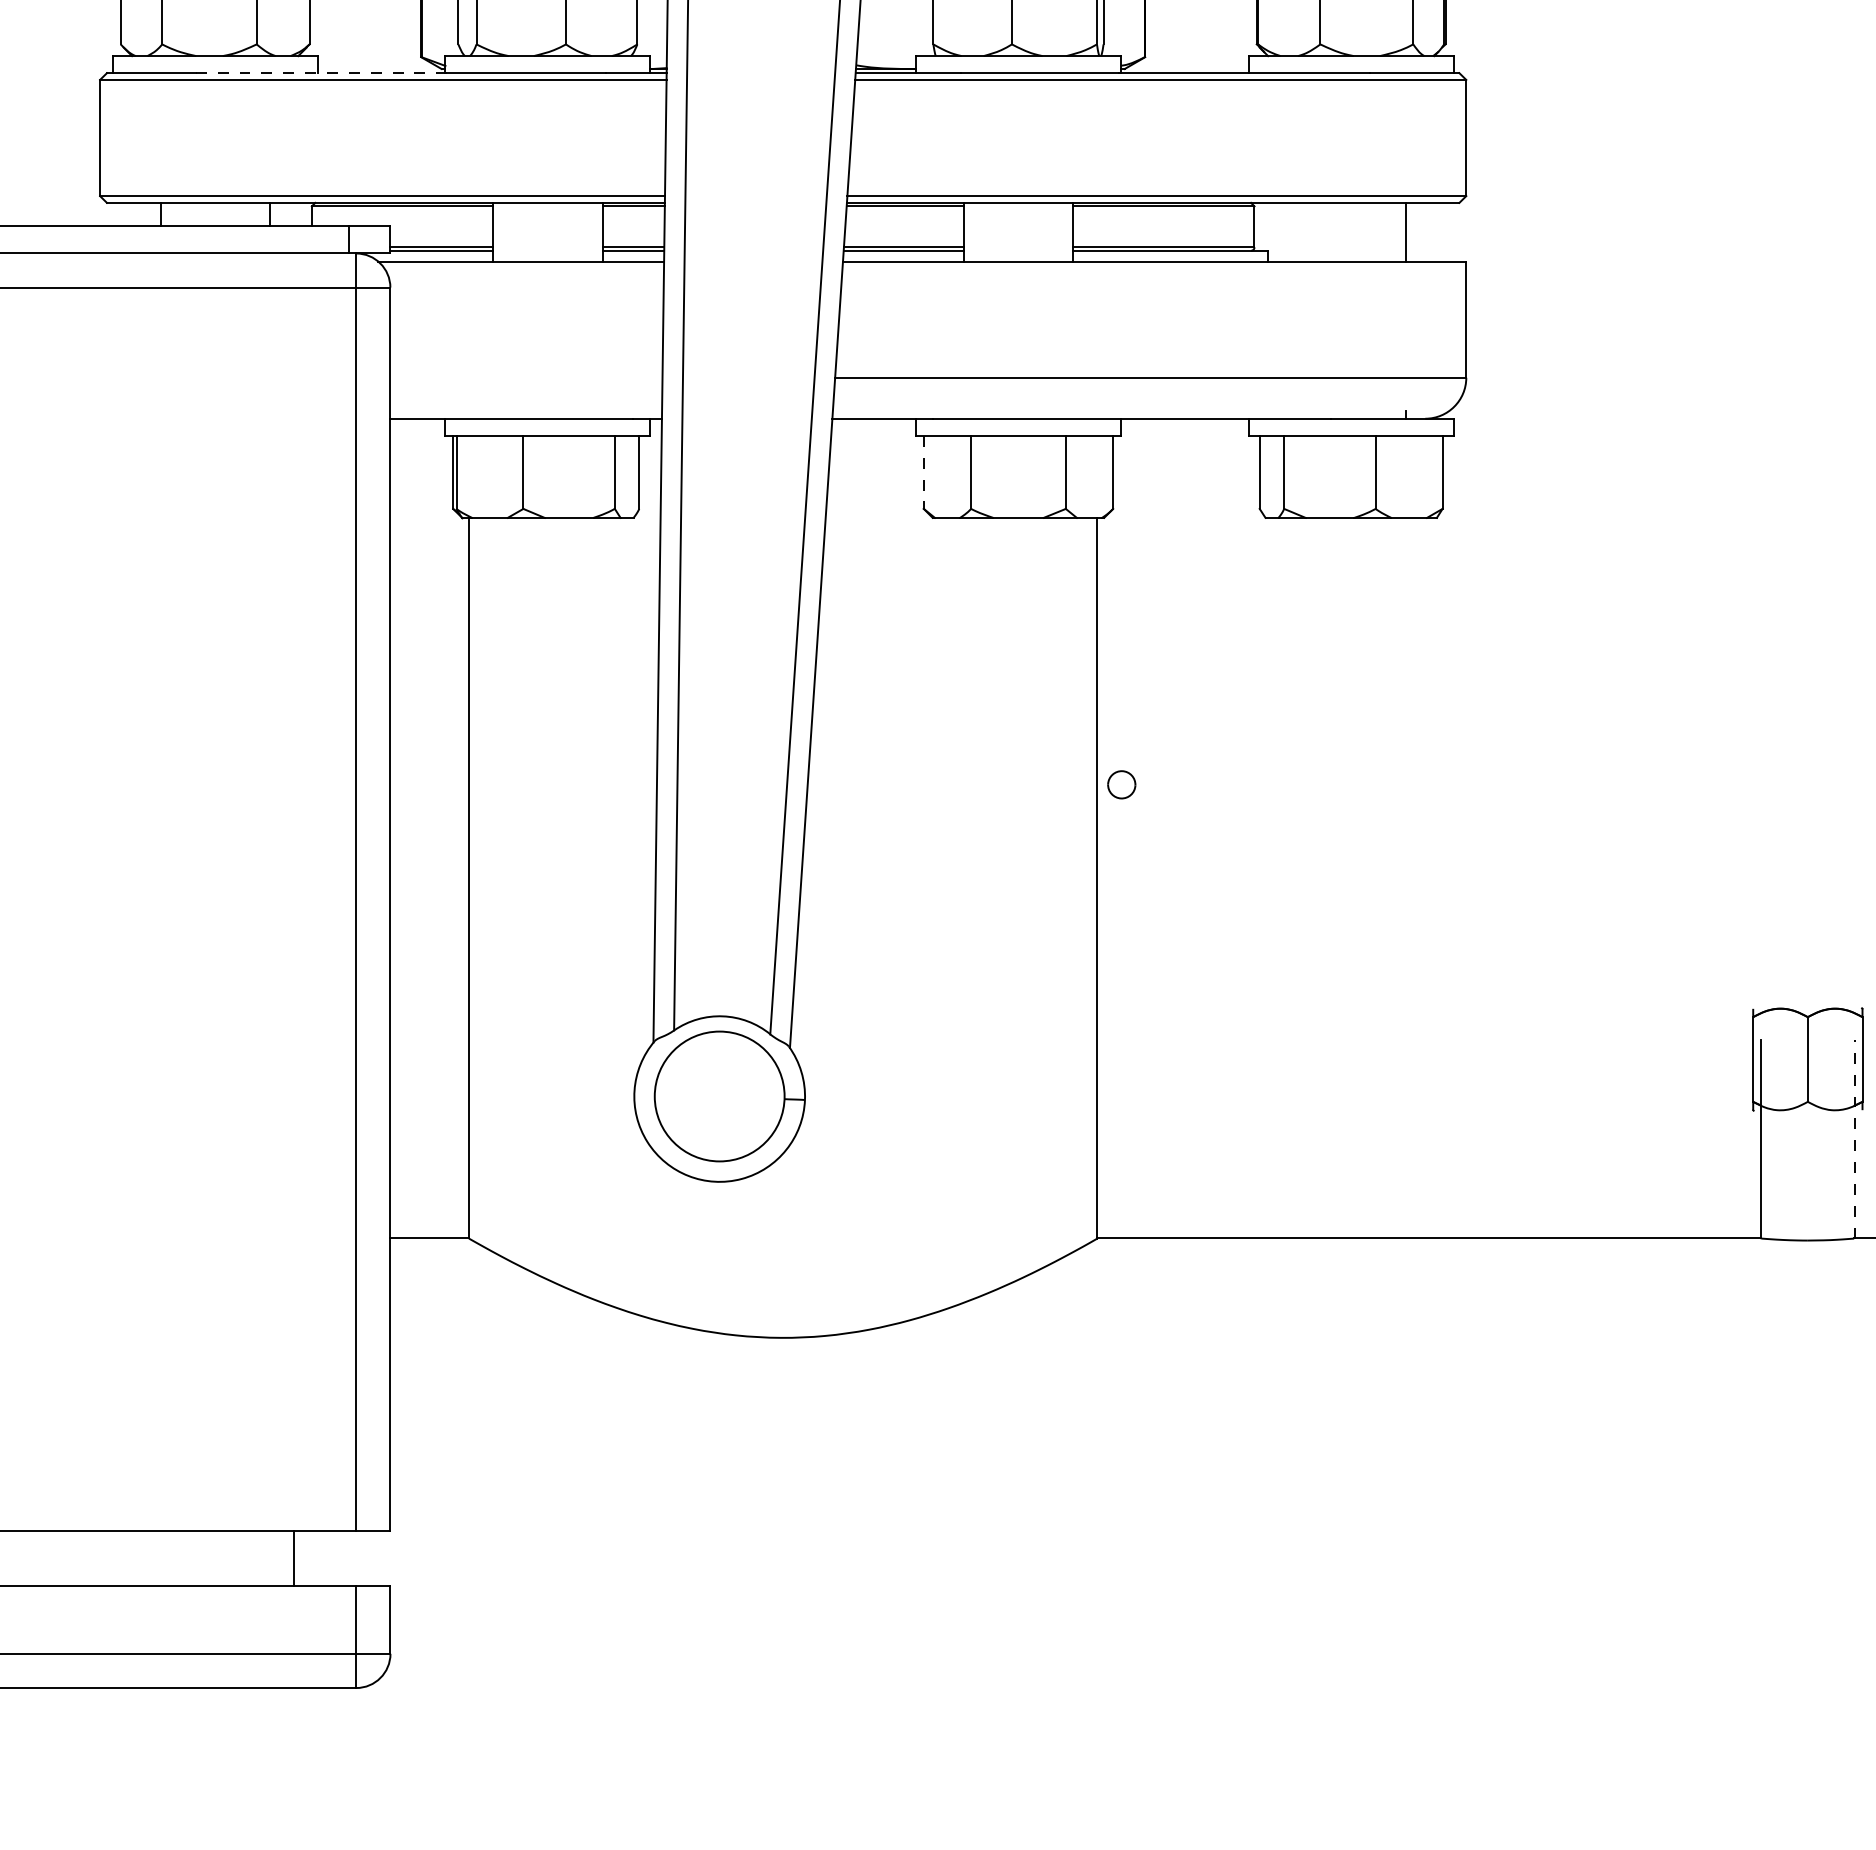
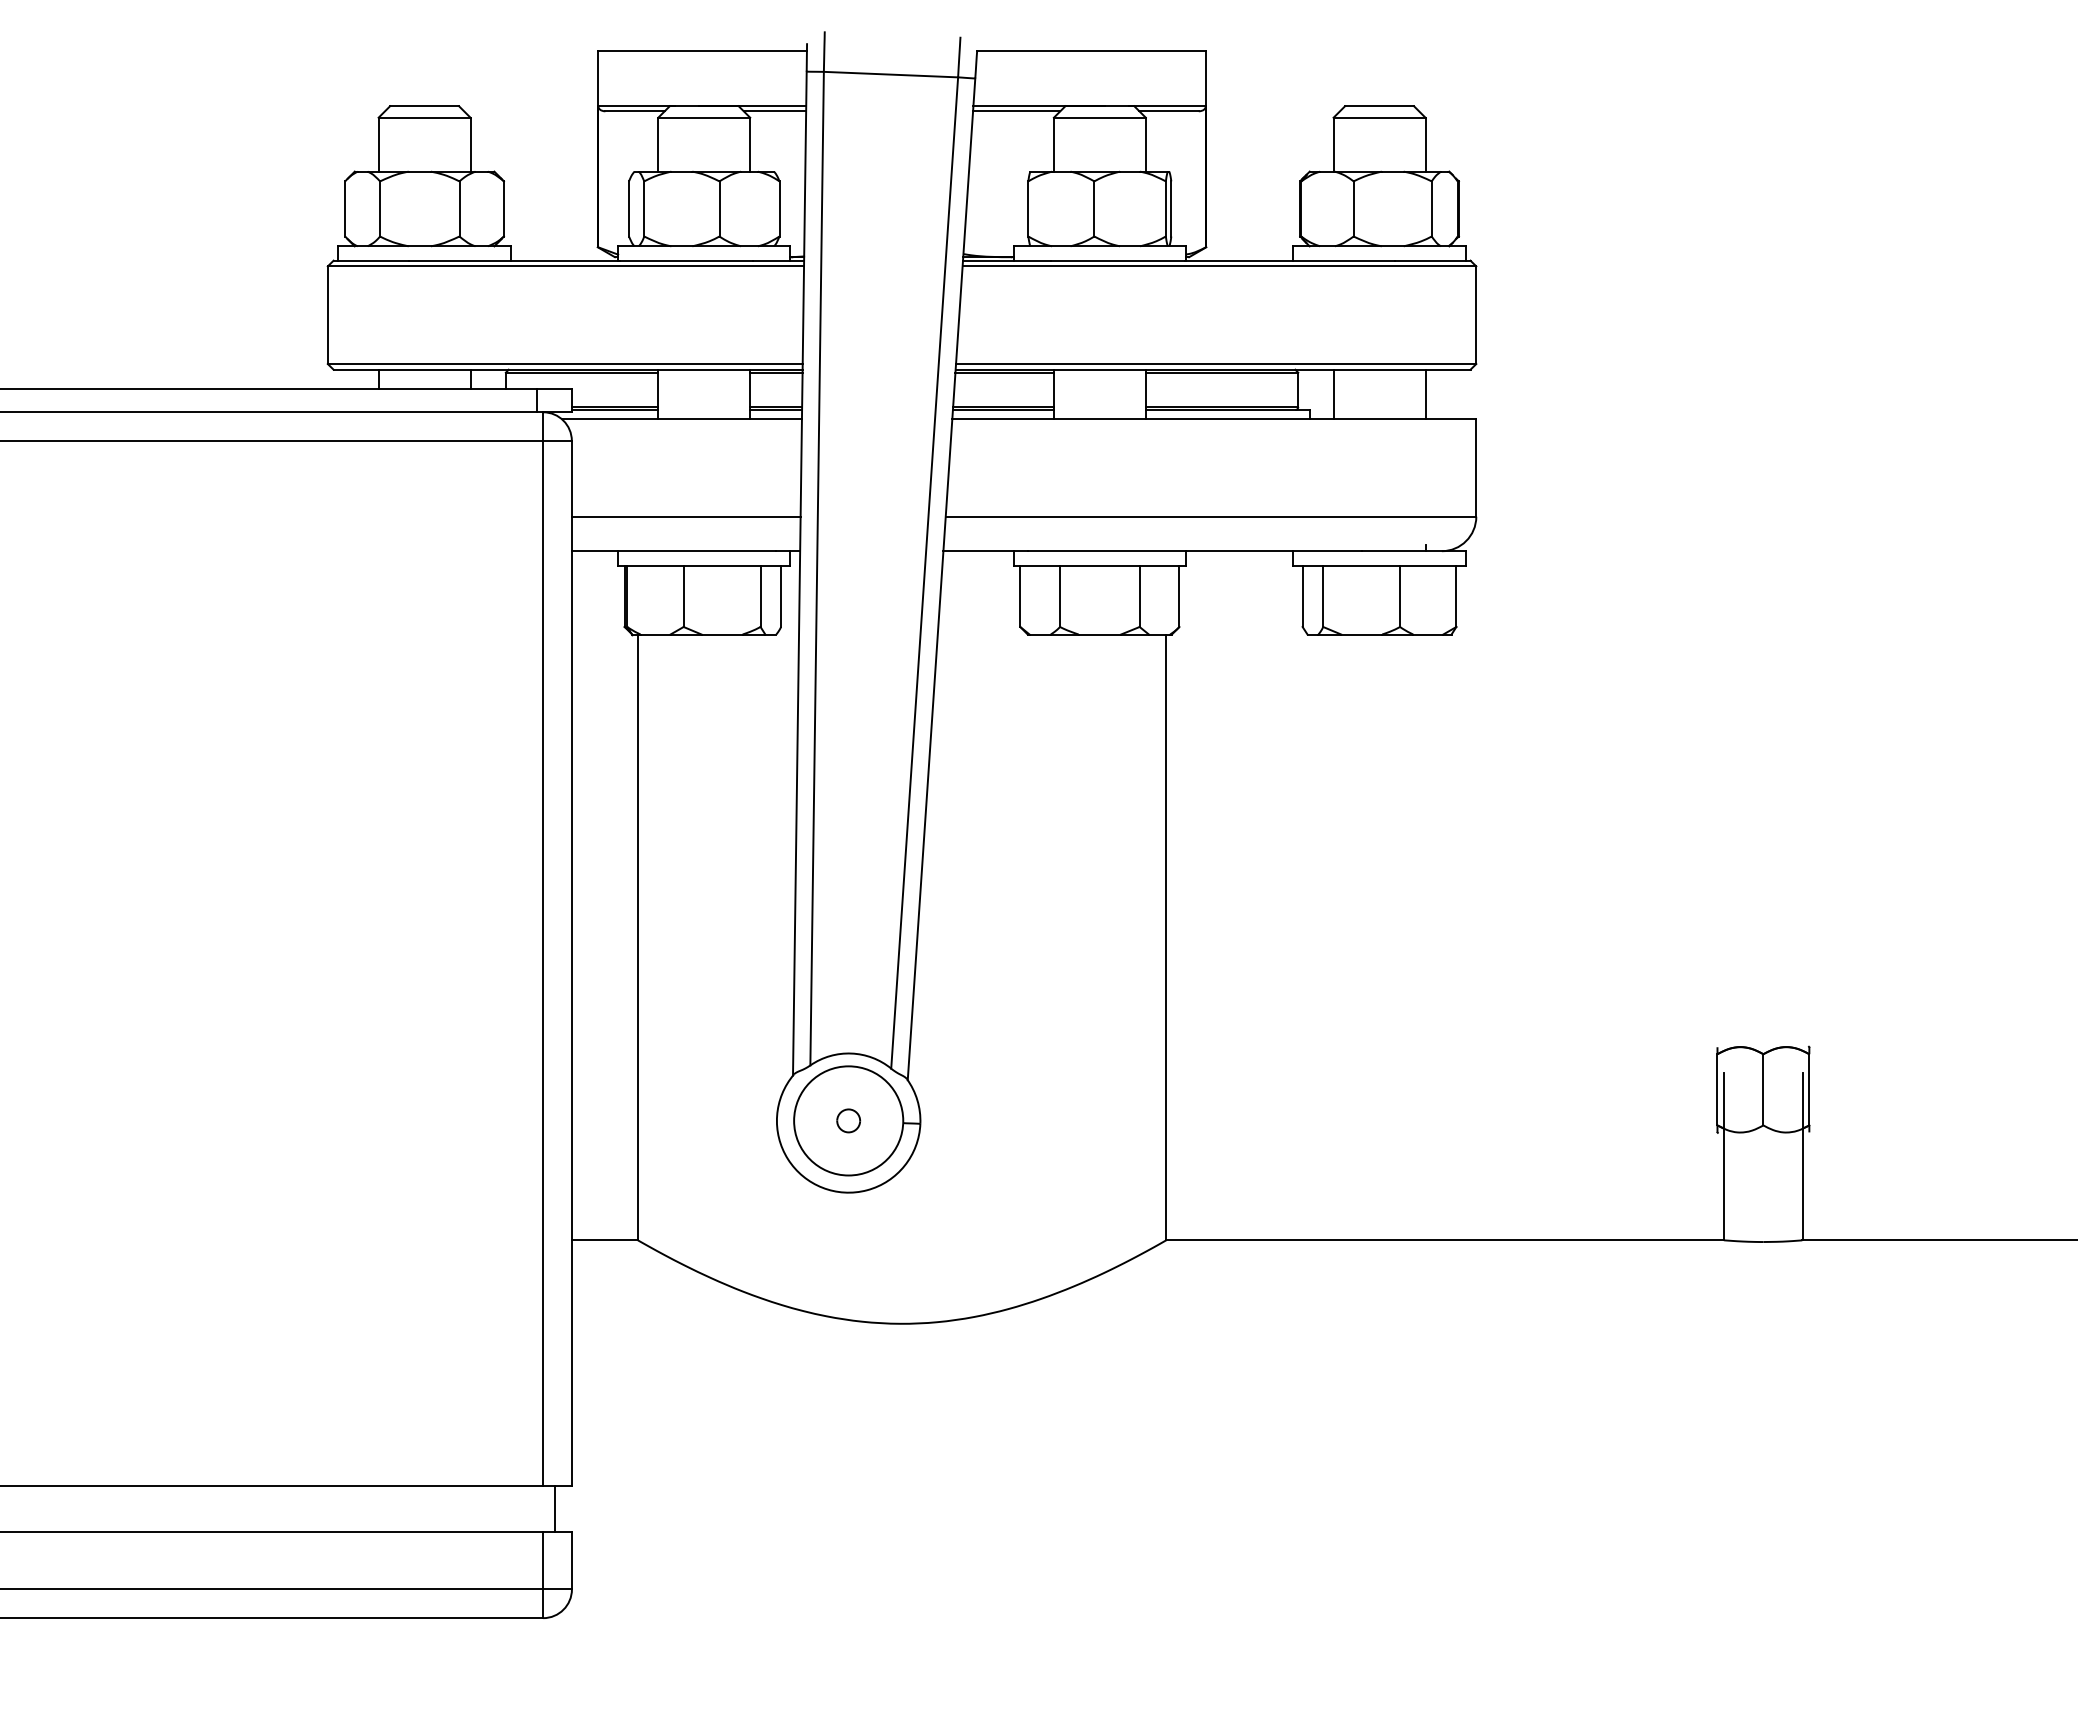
line: (320, 72) -> (513, 260), dashed -> solid
line: (1296, 232) -> (1333, 394), added
line: (525, 377) -> (685, 516), added
line: (924, 472) -> (1020, 596), dashed -> solid
part: (1121, 784) -> (848, 1120), moved
line: (1854, 1138) -> (1802, 1156), dashed -> solid
line: (293, 1557) -> (554, 1508), moved

